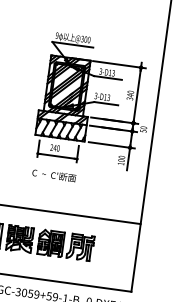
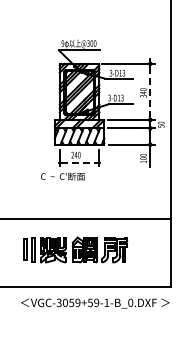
line: (137, 95) -> (150, 91), solid -> dashed
line: (58, 156) -> (80, 163), solid -> dashed
text: (53, 175) -> (62, 176), moved

